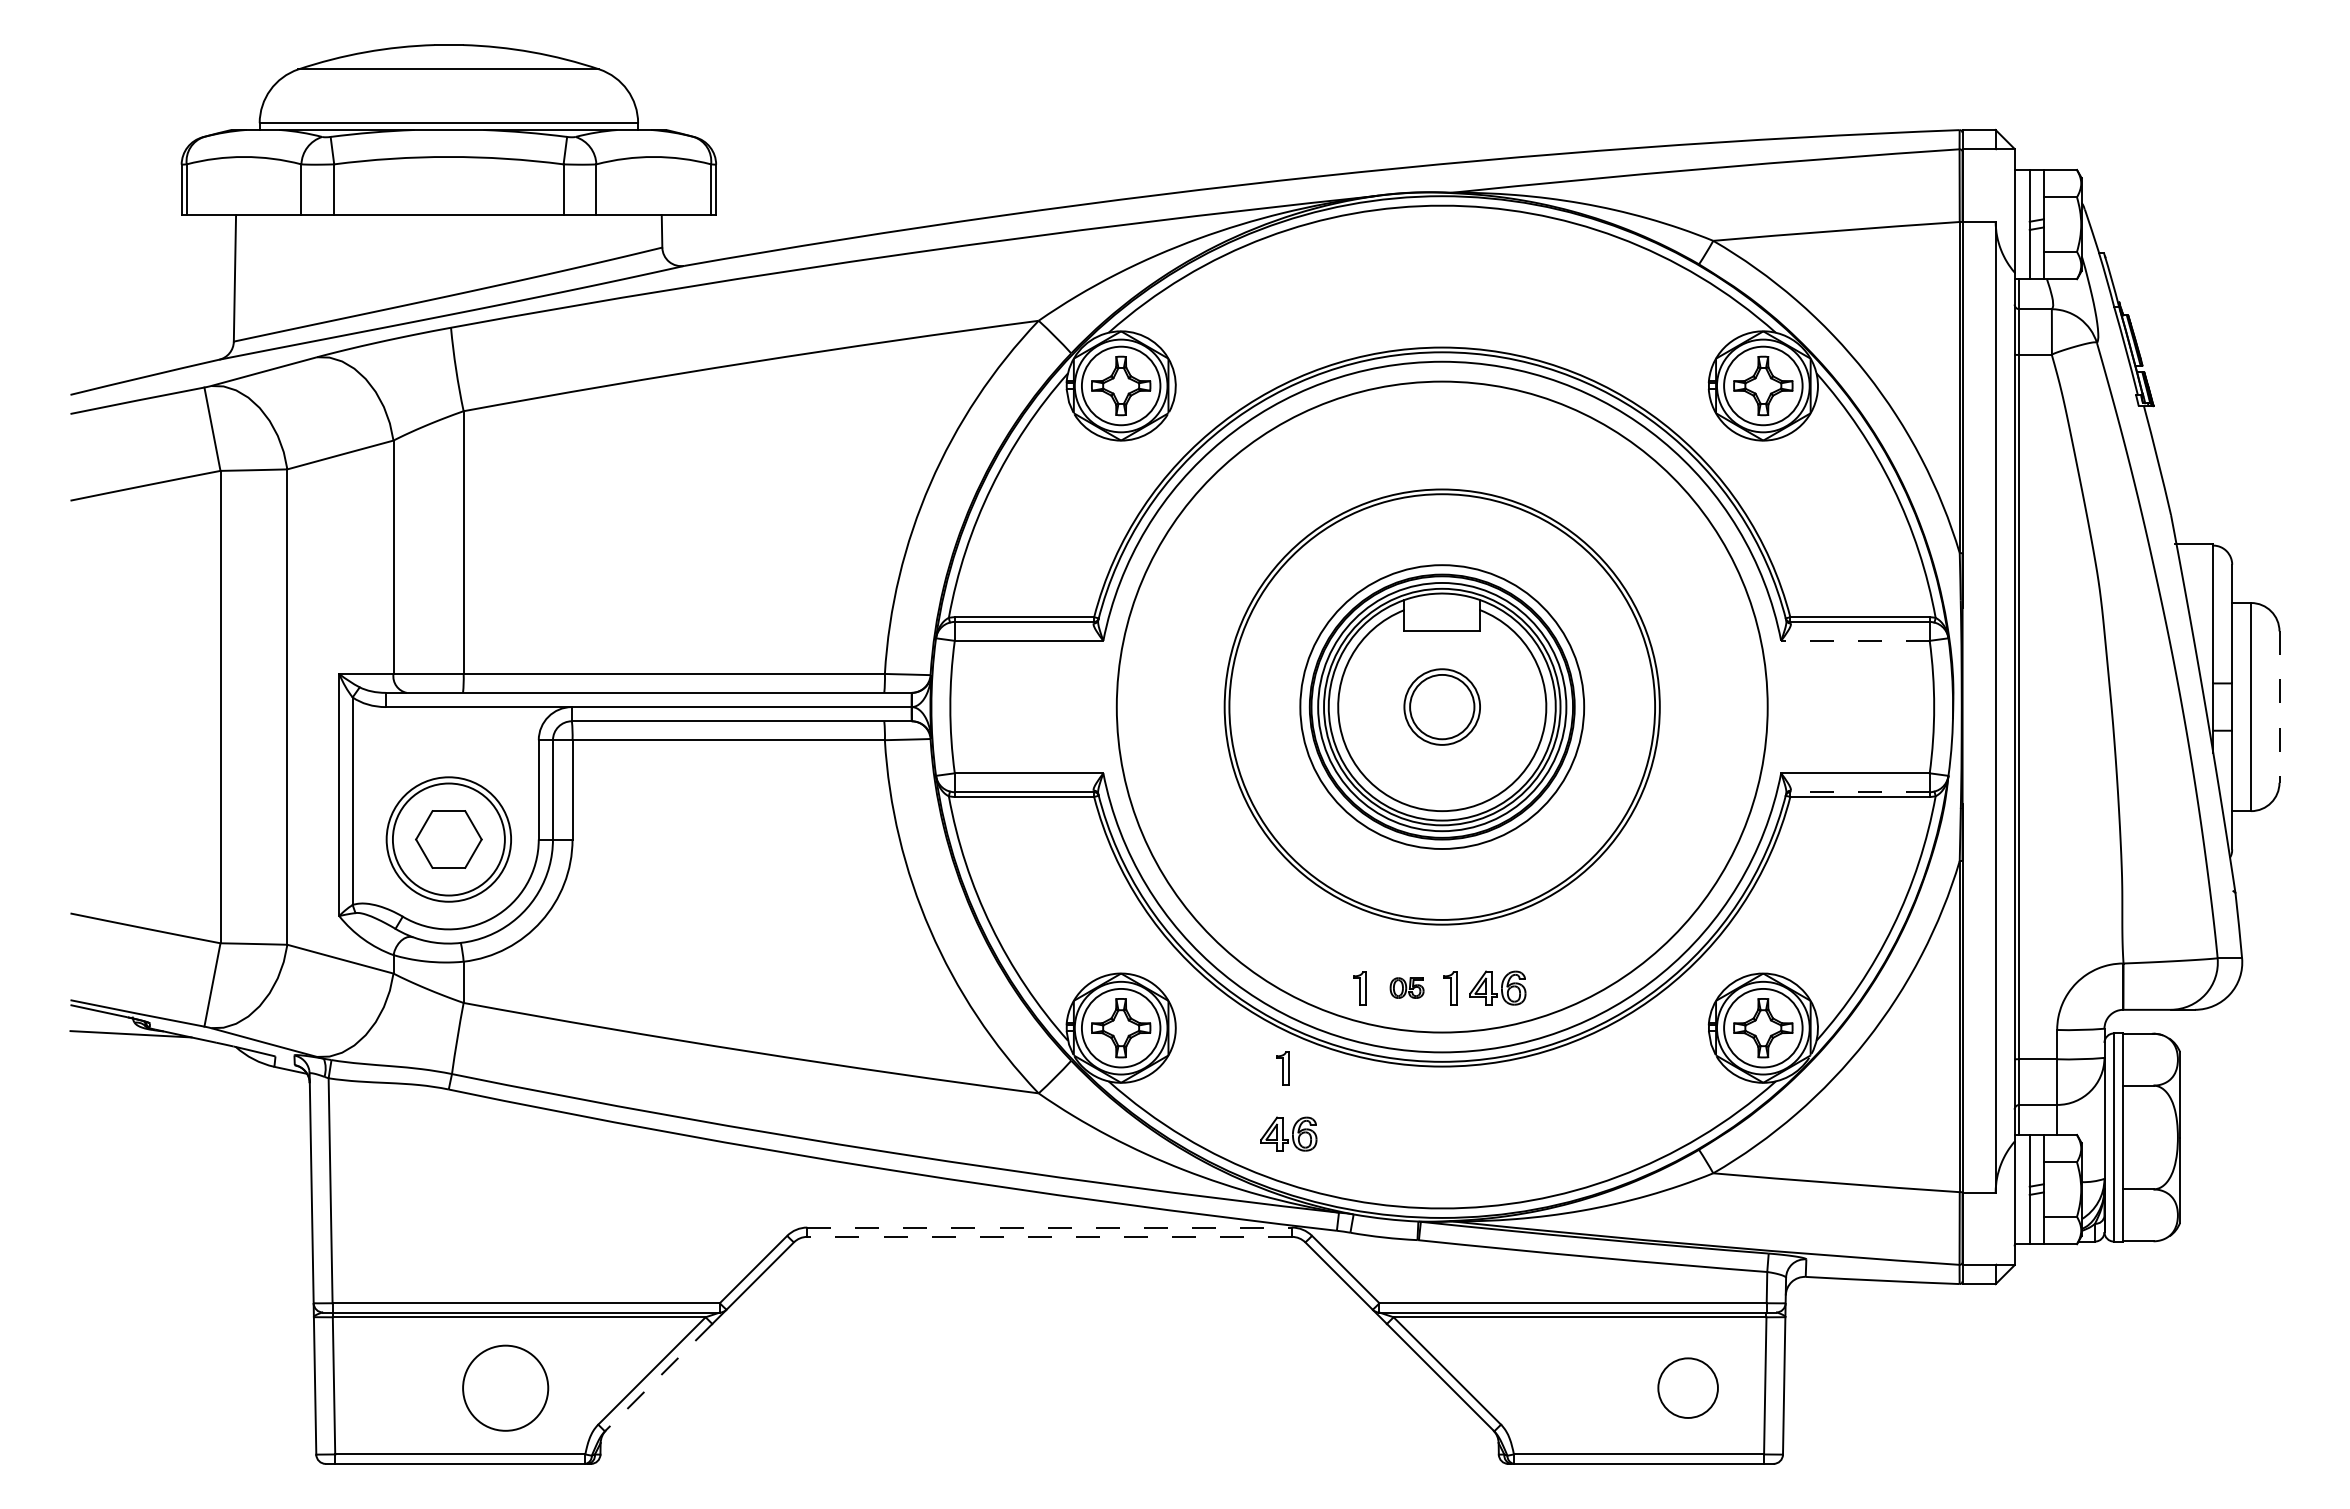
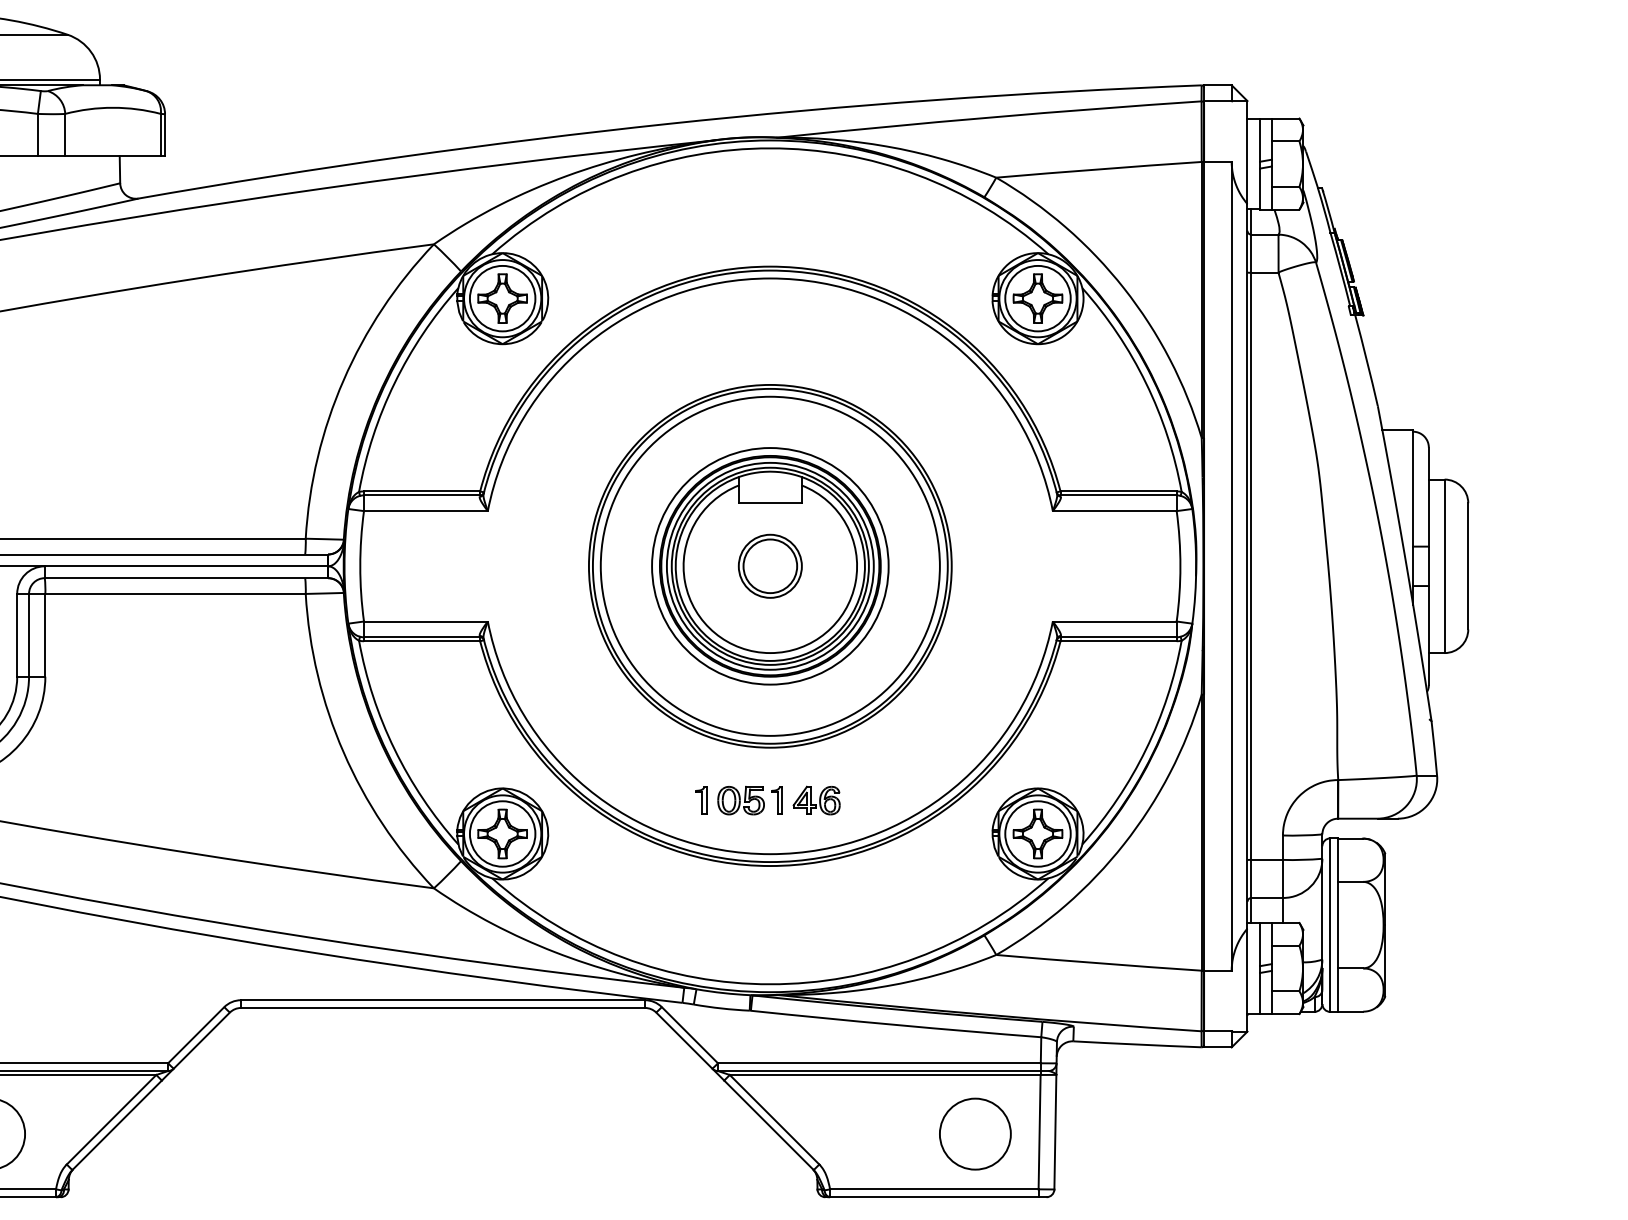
line: (1854, 640) -> (1113, 510), dashed -> solid
circle: (1441, 706) -> (769, 565), size x0.62
line: (2279, 707) -> (1468, 566), dashed -> solid
line: (1860, 792) -> (1118, 637), dashed -> solid
part: (1406, 987) -> (740, 800), size x1.67
part: (1282, 1068) -> (637, 867), removed
part: (1288, 1133) -> (642, 921), removed
line: (1050, 1227) -> (443, 1000), dashed -> solid
line: (1049, 1236) -> (442, 1007), dashed -> solid
line: (658, 1377) -> (117, 1125), dashed -> solid
circle: (1687, 1387) -> (974, 1133), size x1.43

